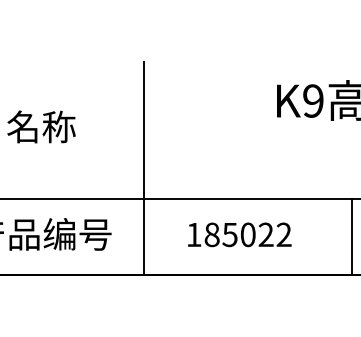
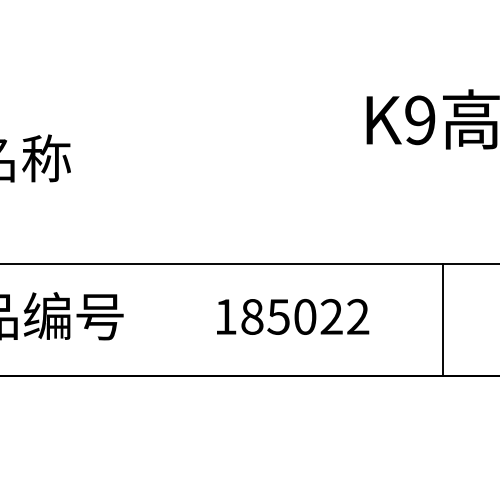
line: (143, 168) -> (170, 219), removed
text: (239, 234) -> (292, 316), moved
line: (351, 236) -> (442, 319), moved

